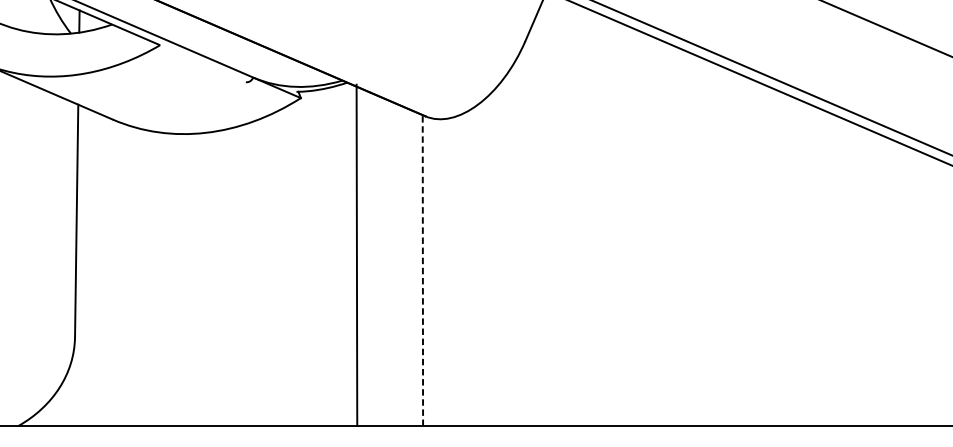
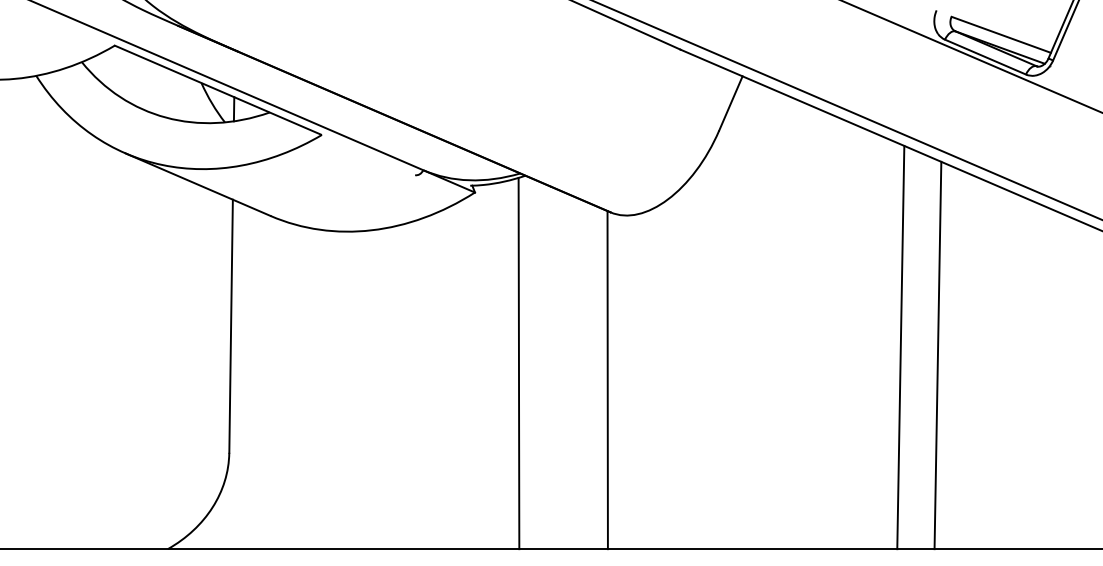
line: (692, 240) -> (900, 347), added
line: (726, 247) -> (937, 355), added
line: (356, 255) -> (518, 363), moved
line: (422, 269) -> (607, 379), dashed -> solid

